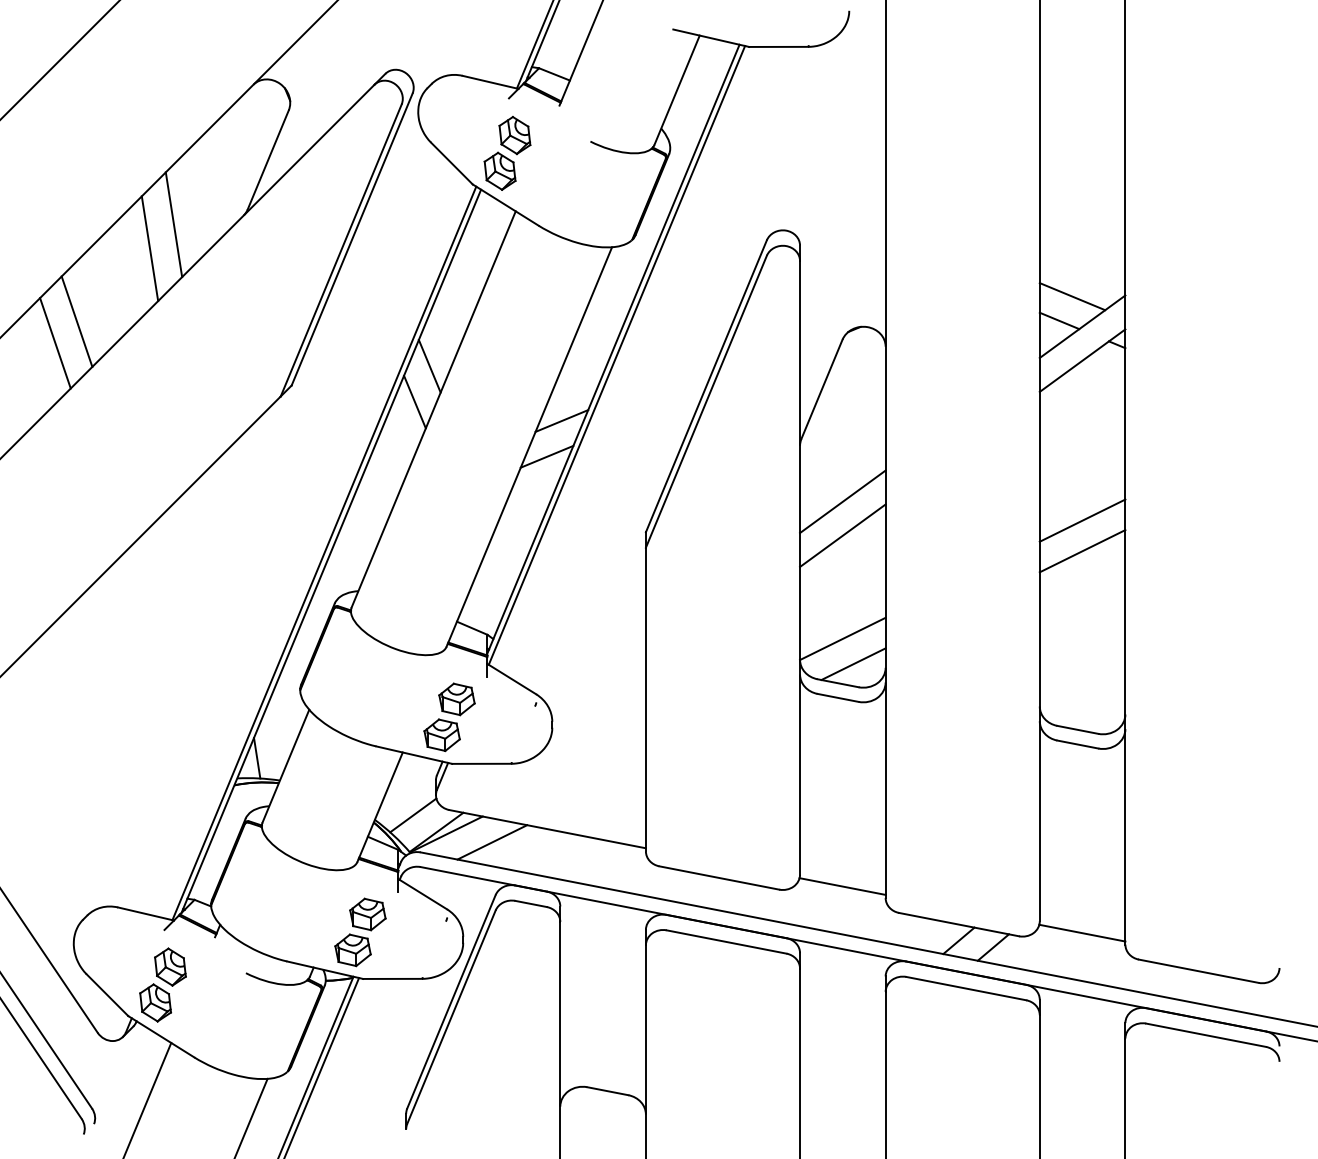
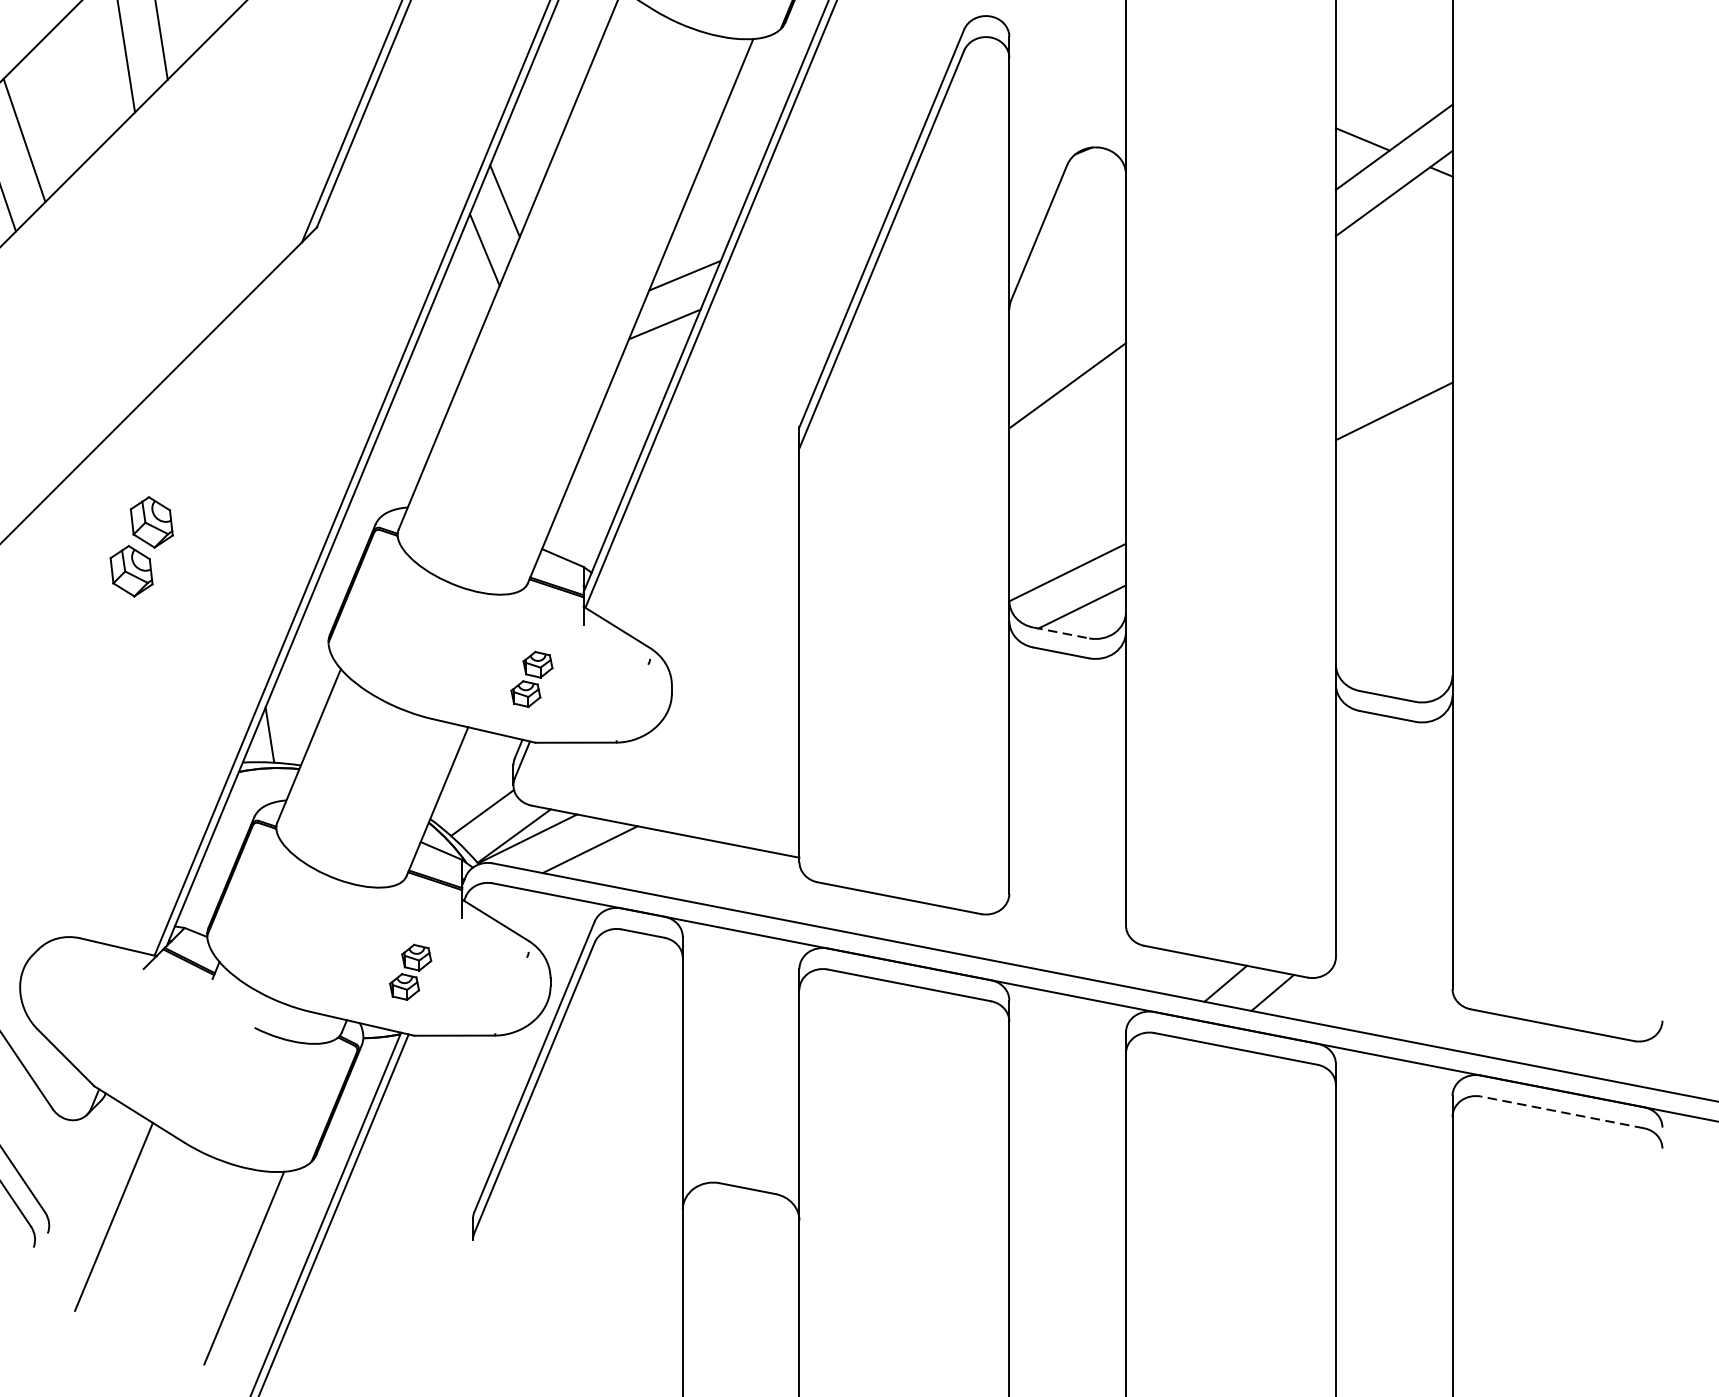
line: (1072, 296) -> (1380, 106), removed
line: (842, 535) -> (1067, 431), removed
line: (1082, 551) -> (1394, 453), removed
line: (838, 683) -> (1061, 633), solid -> dashed
part: (449, 717) -> (531, 679), size x0.6
line: (842, 886) -> (1067, 909), removed
part: (360, 932) -> (410, 972), size x0.6
line: (1082, 932) -> (1394, 972), removed
part: (162, 984) -> (140, 546), moved
line: (1205, 1035) -> (1561, 1112), solid -> dashed

